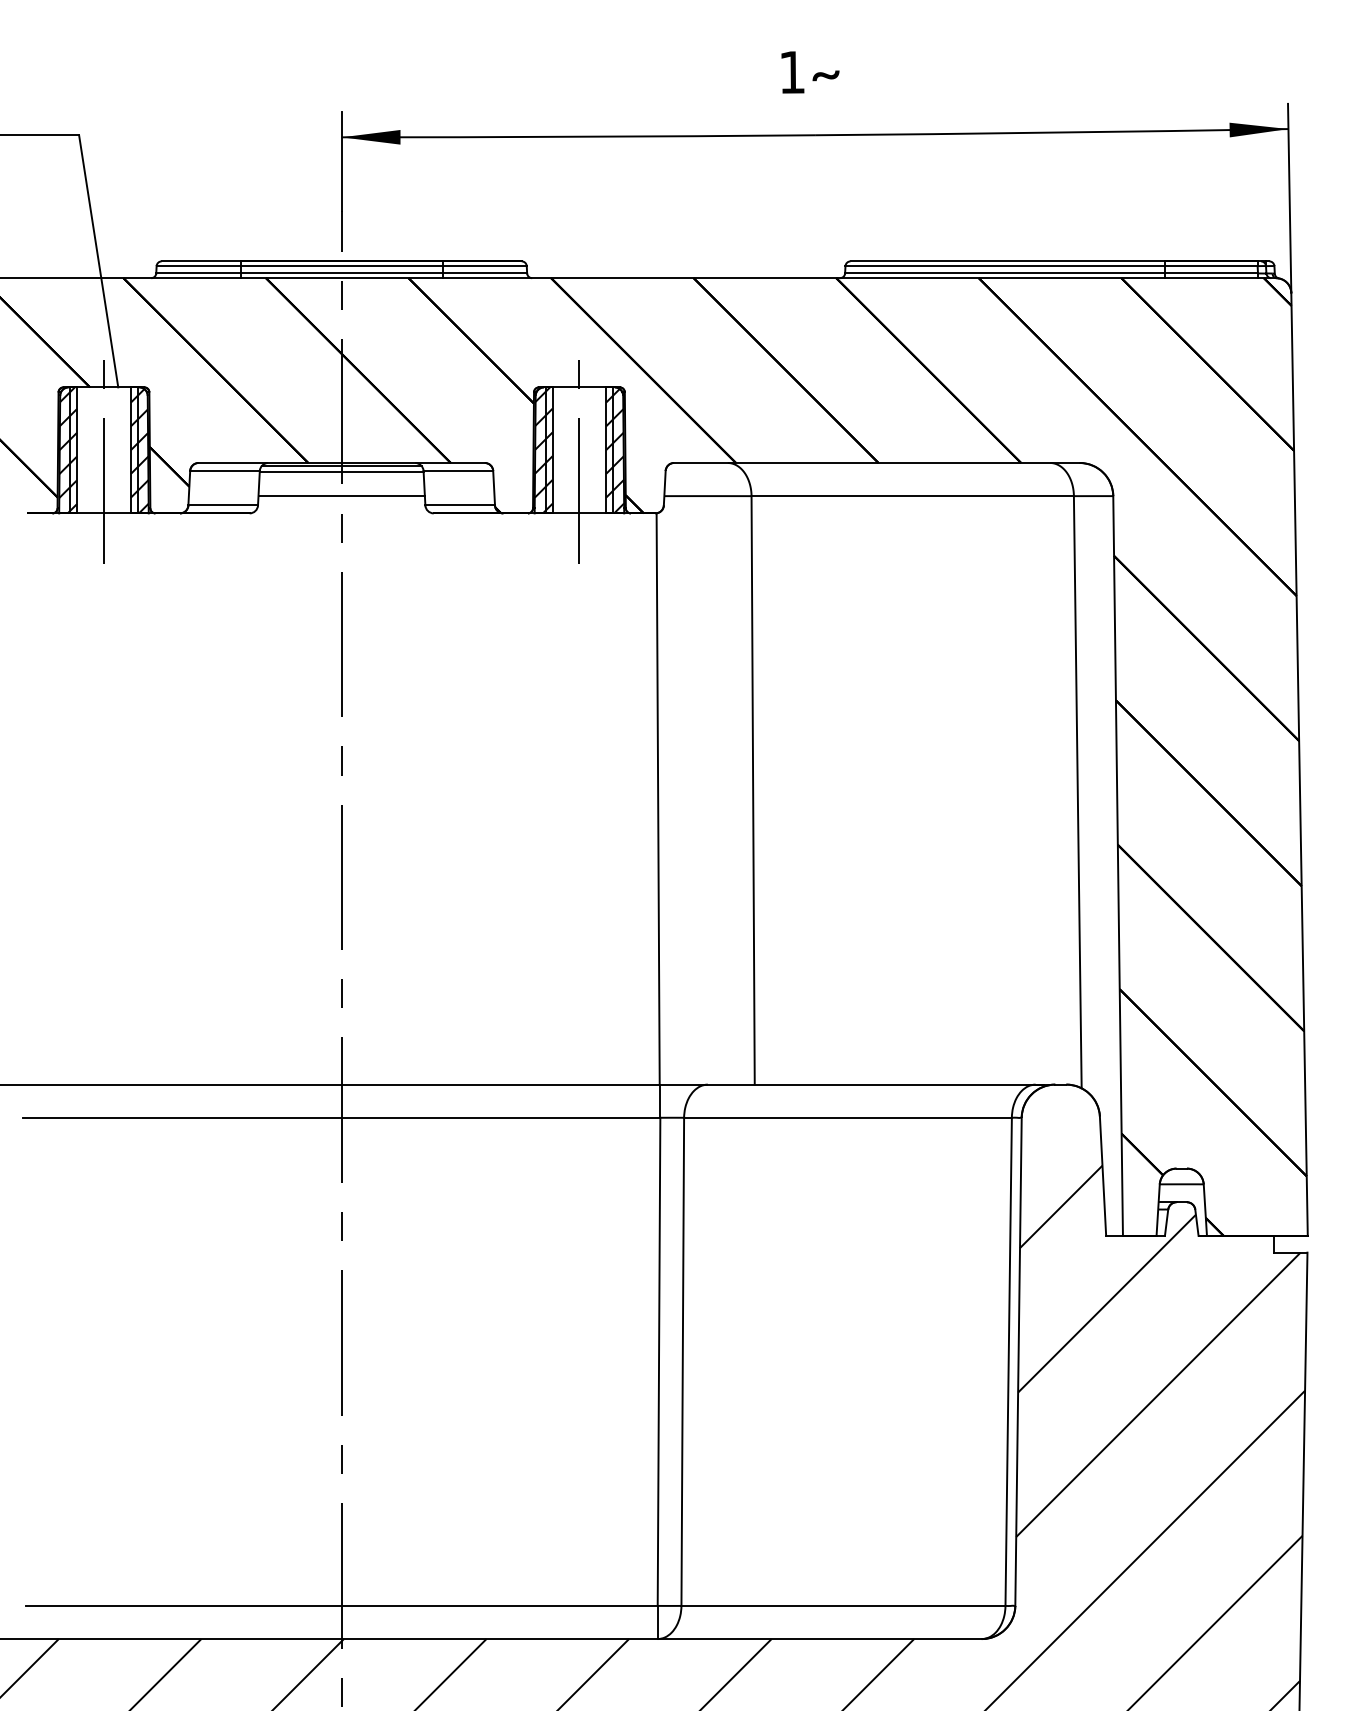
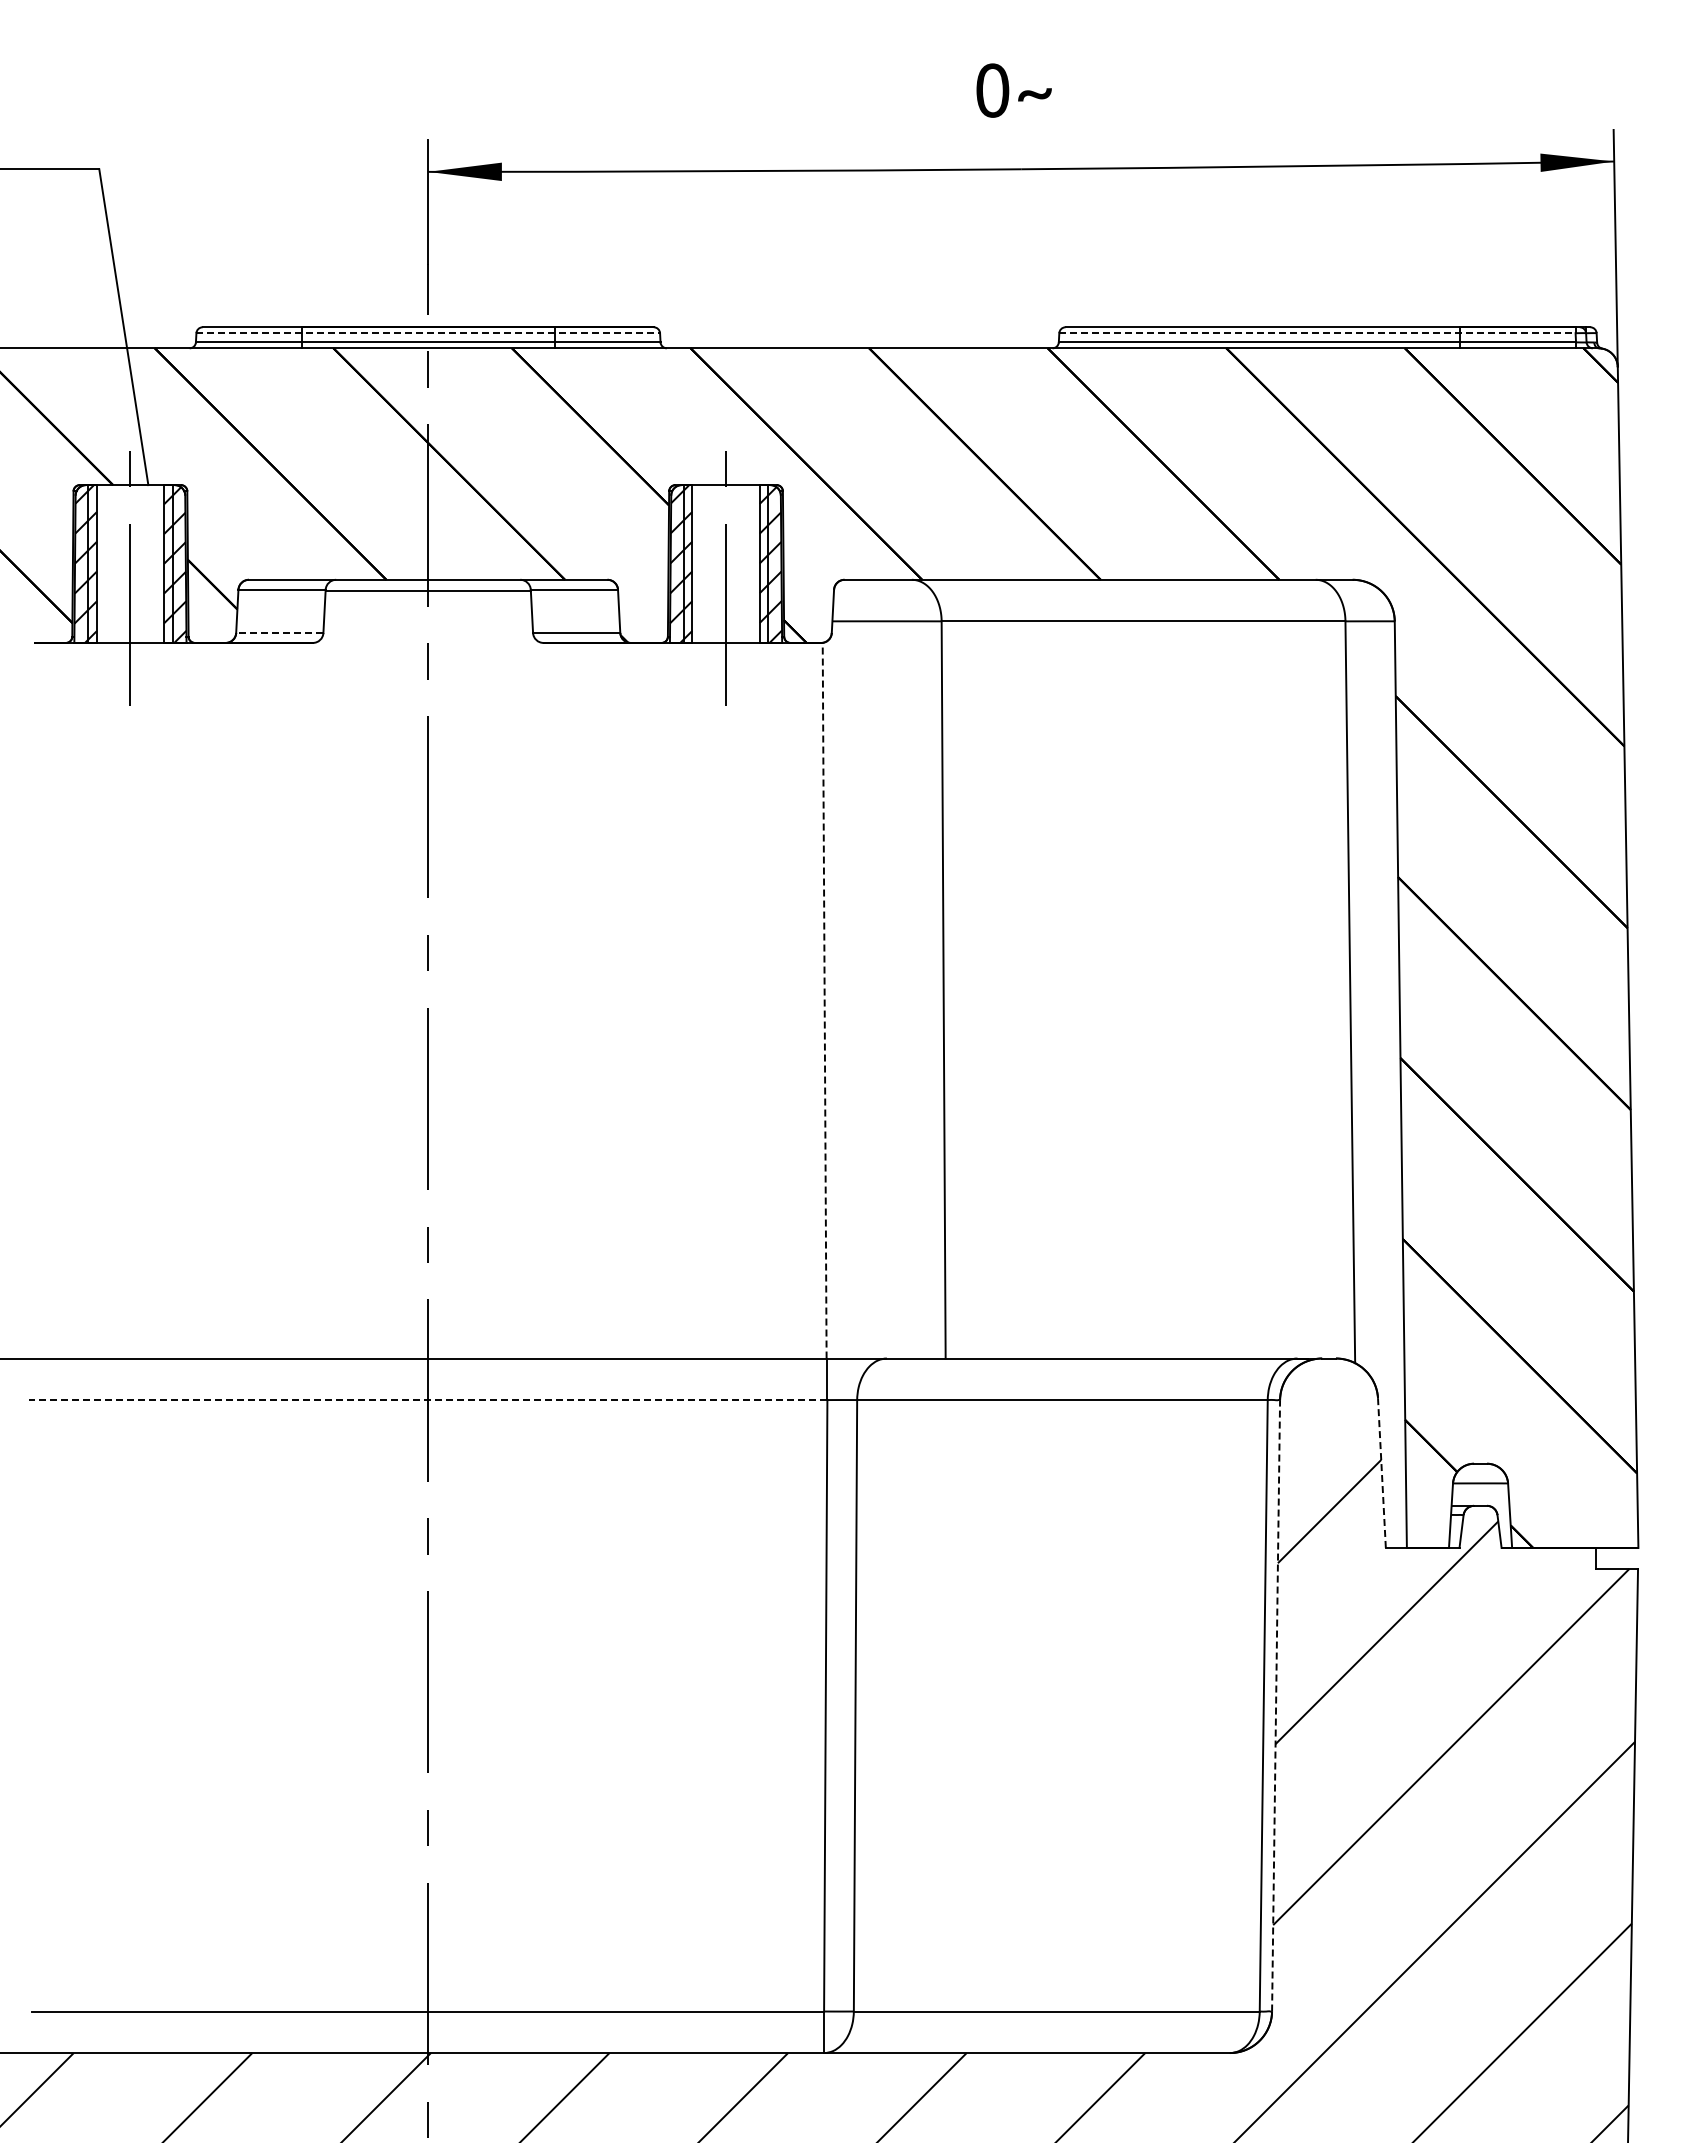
text: (792, 72) -> (992, 90), 1 -> 0
line: (341, 266) -> (428, 333), solid -> dashed
line: (1051, 266) -> (1317, 333), solid -> dashed
line: (341, 465) -> (428, 583), removed
line: (341, 496) -> (428, 621), removed
line: (222, 505) -> (279, 632), solid -> dashed
line: (658, 798) -> (824, 1000), solid -> dashed
line: (341, 1118) -> (427, 1400), solid -> dashed
line: (1102, 1176) -> (1381, 1473), solid -> dashed
line: (1018, 1361) -> (1276, 1705), solid -> dashed

